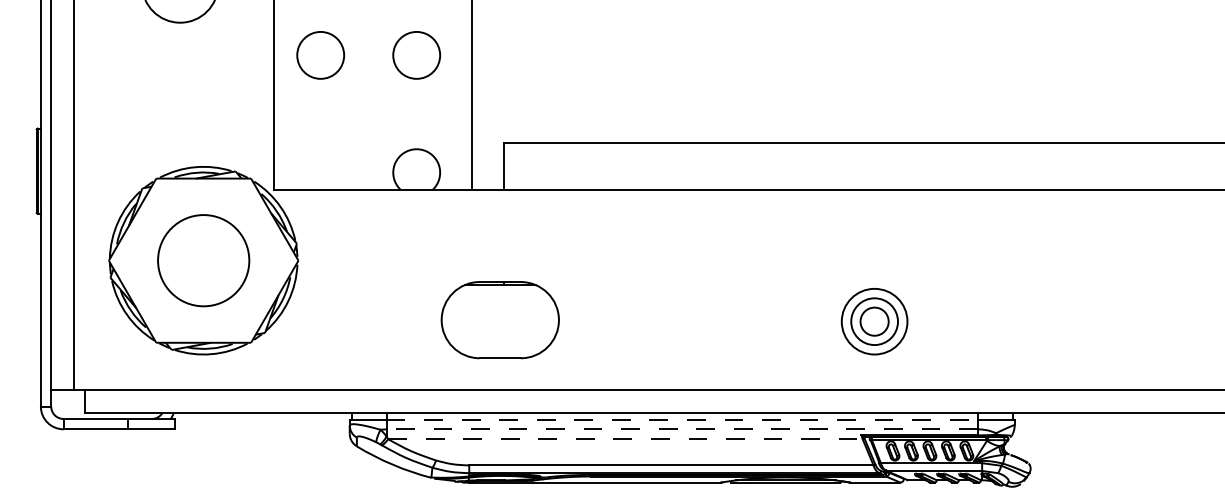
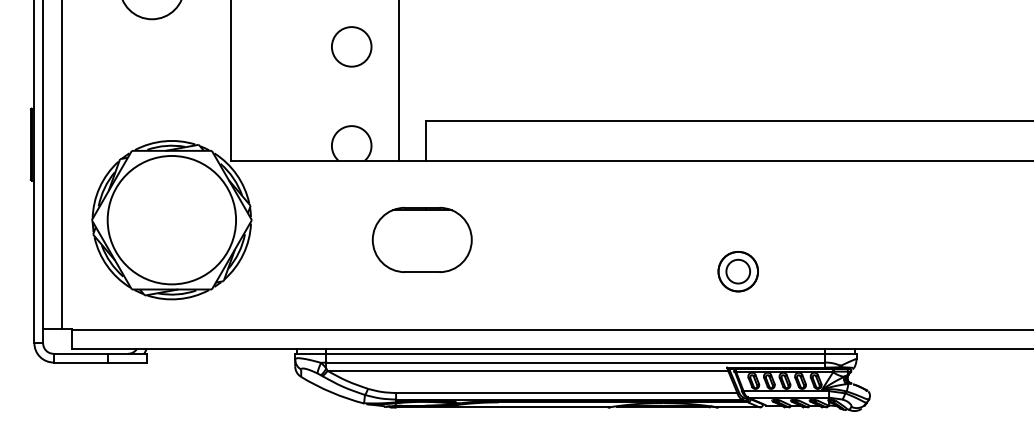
circle: (320, 55) -> (270, 46), removed
circle: (203, 260) -> (171, 220), size x1.67
part: (499, 320) -> (421, 240), moved
circle: (874, 321) -> (738, 271), size x0.71
line: (682, 419) -> (576, 354), dashed -> solid
line: (682, 429) -> (576, 362), dashed -> solid
line: (625, 439) -> (527, 371), dashed -> solid

